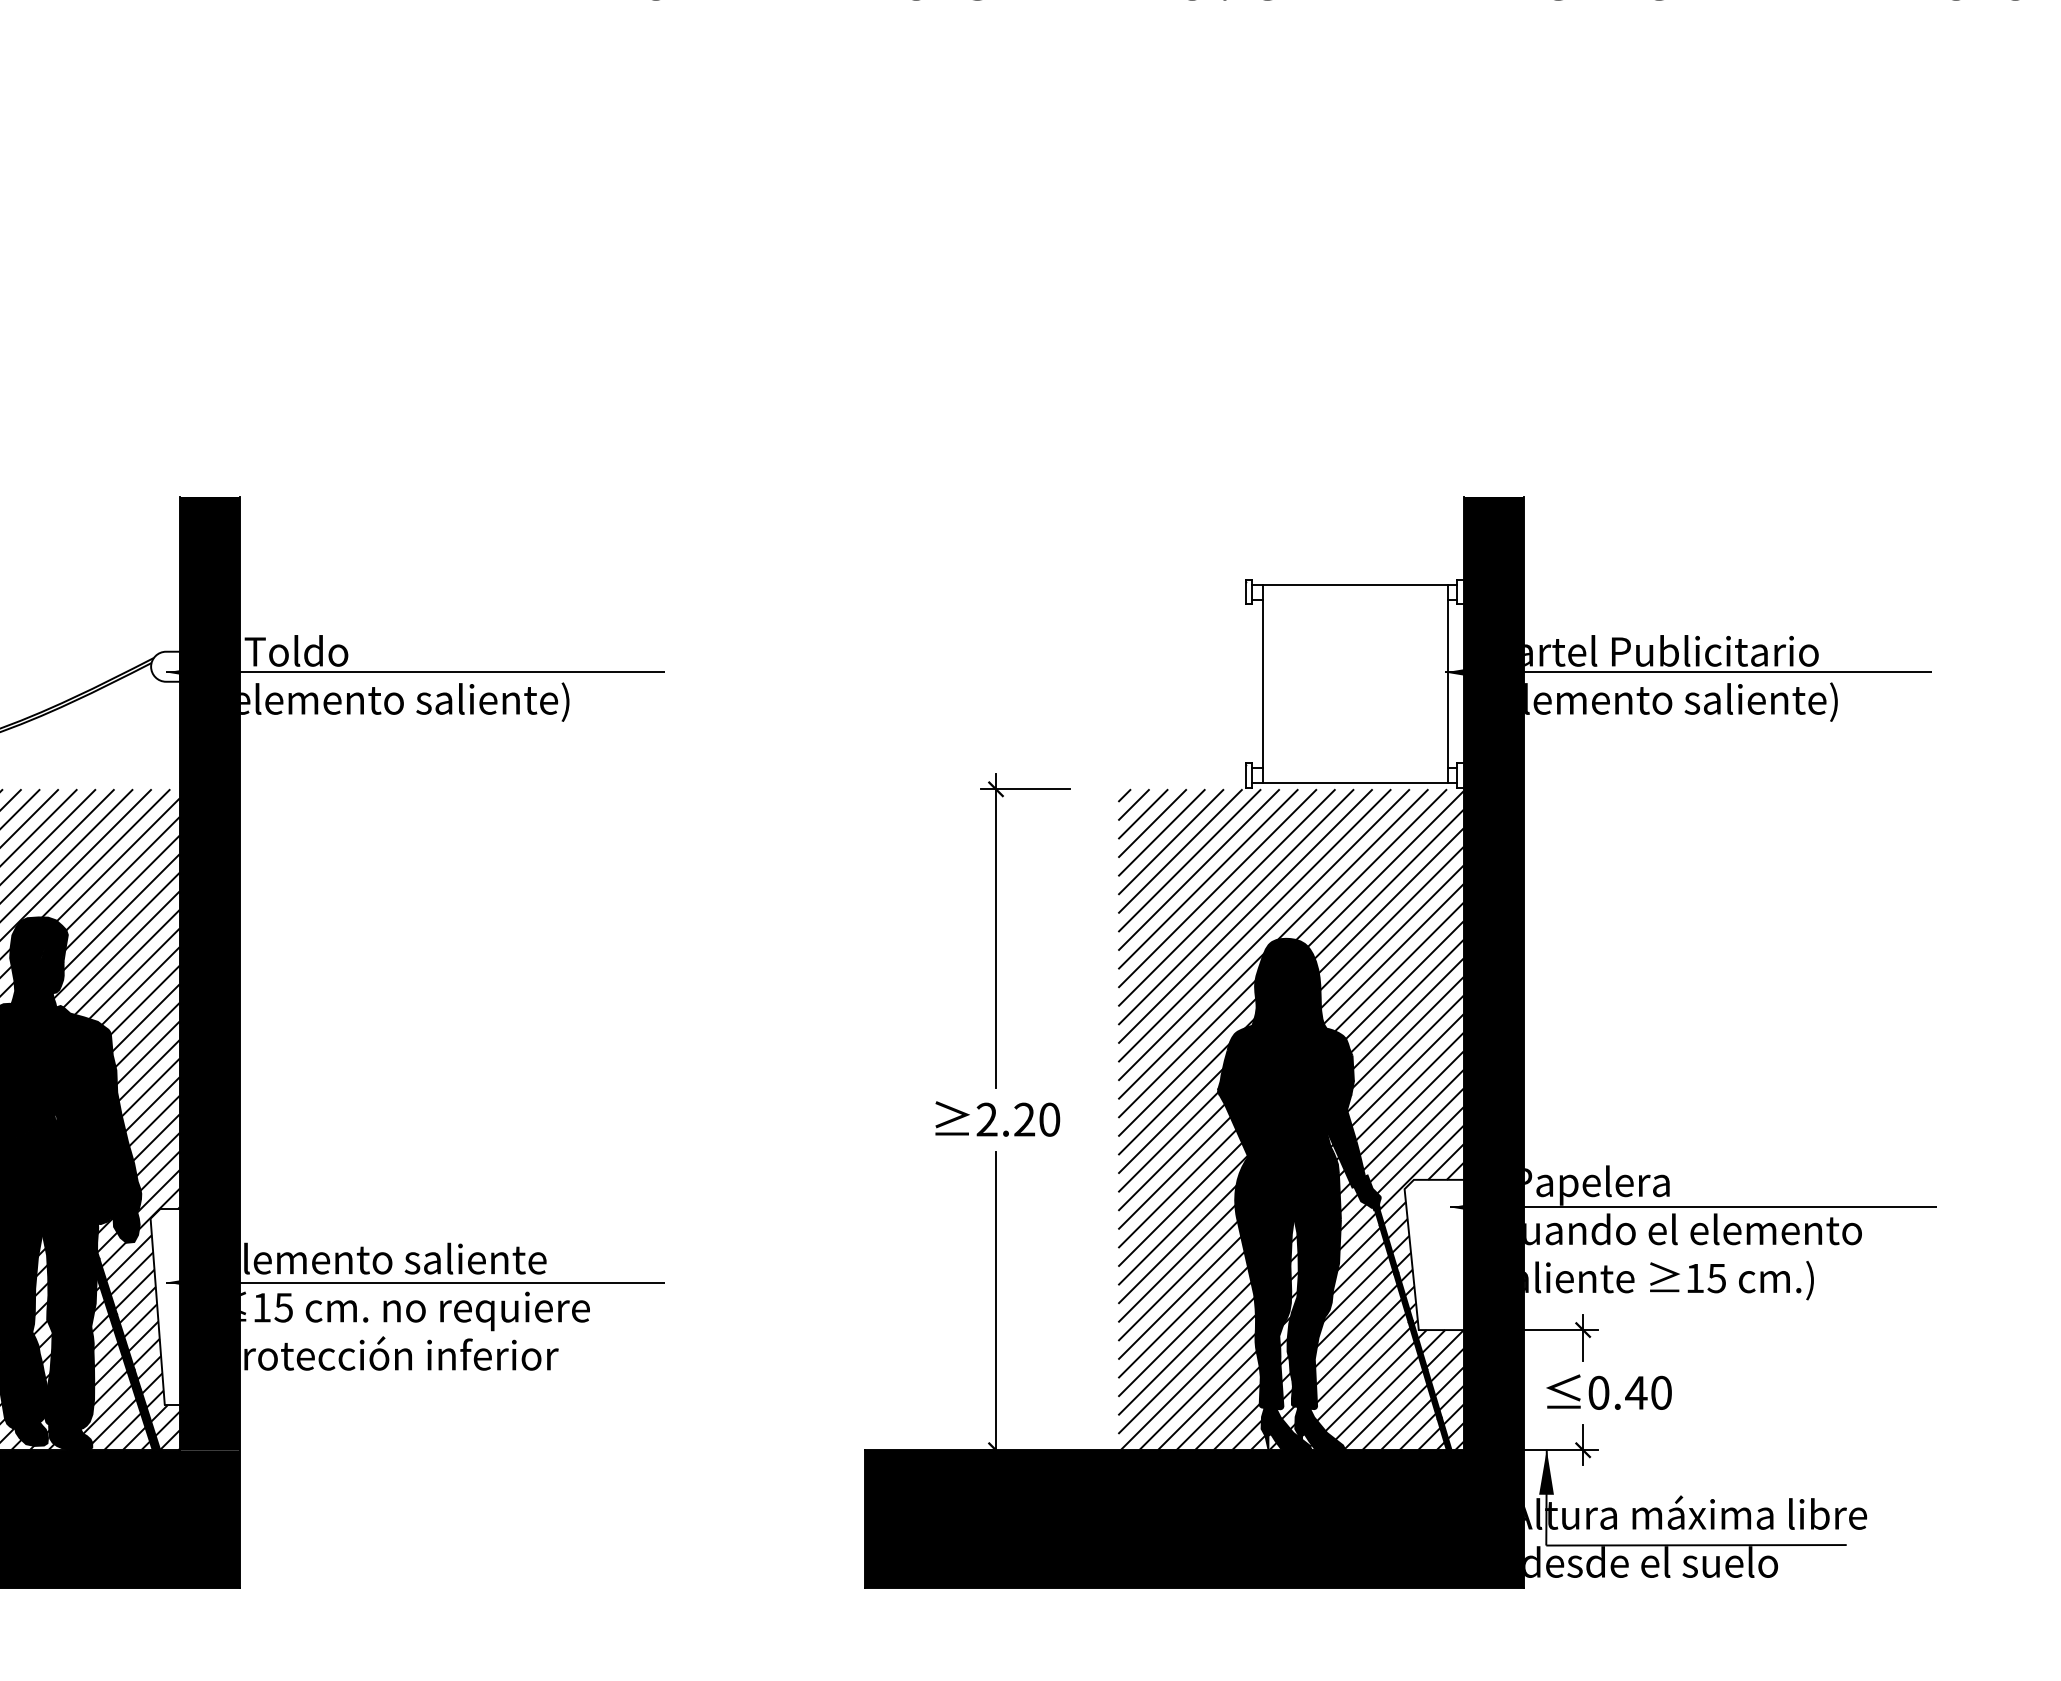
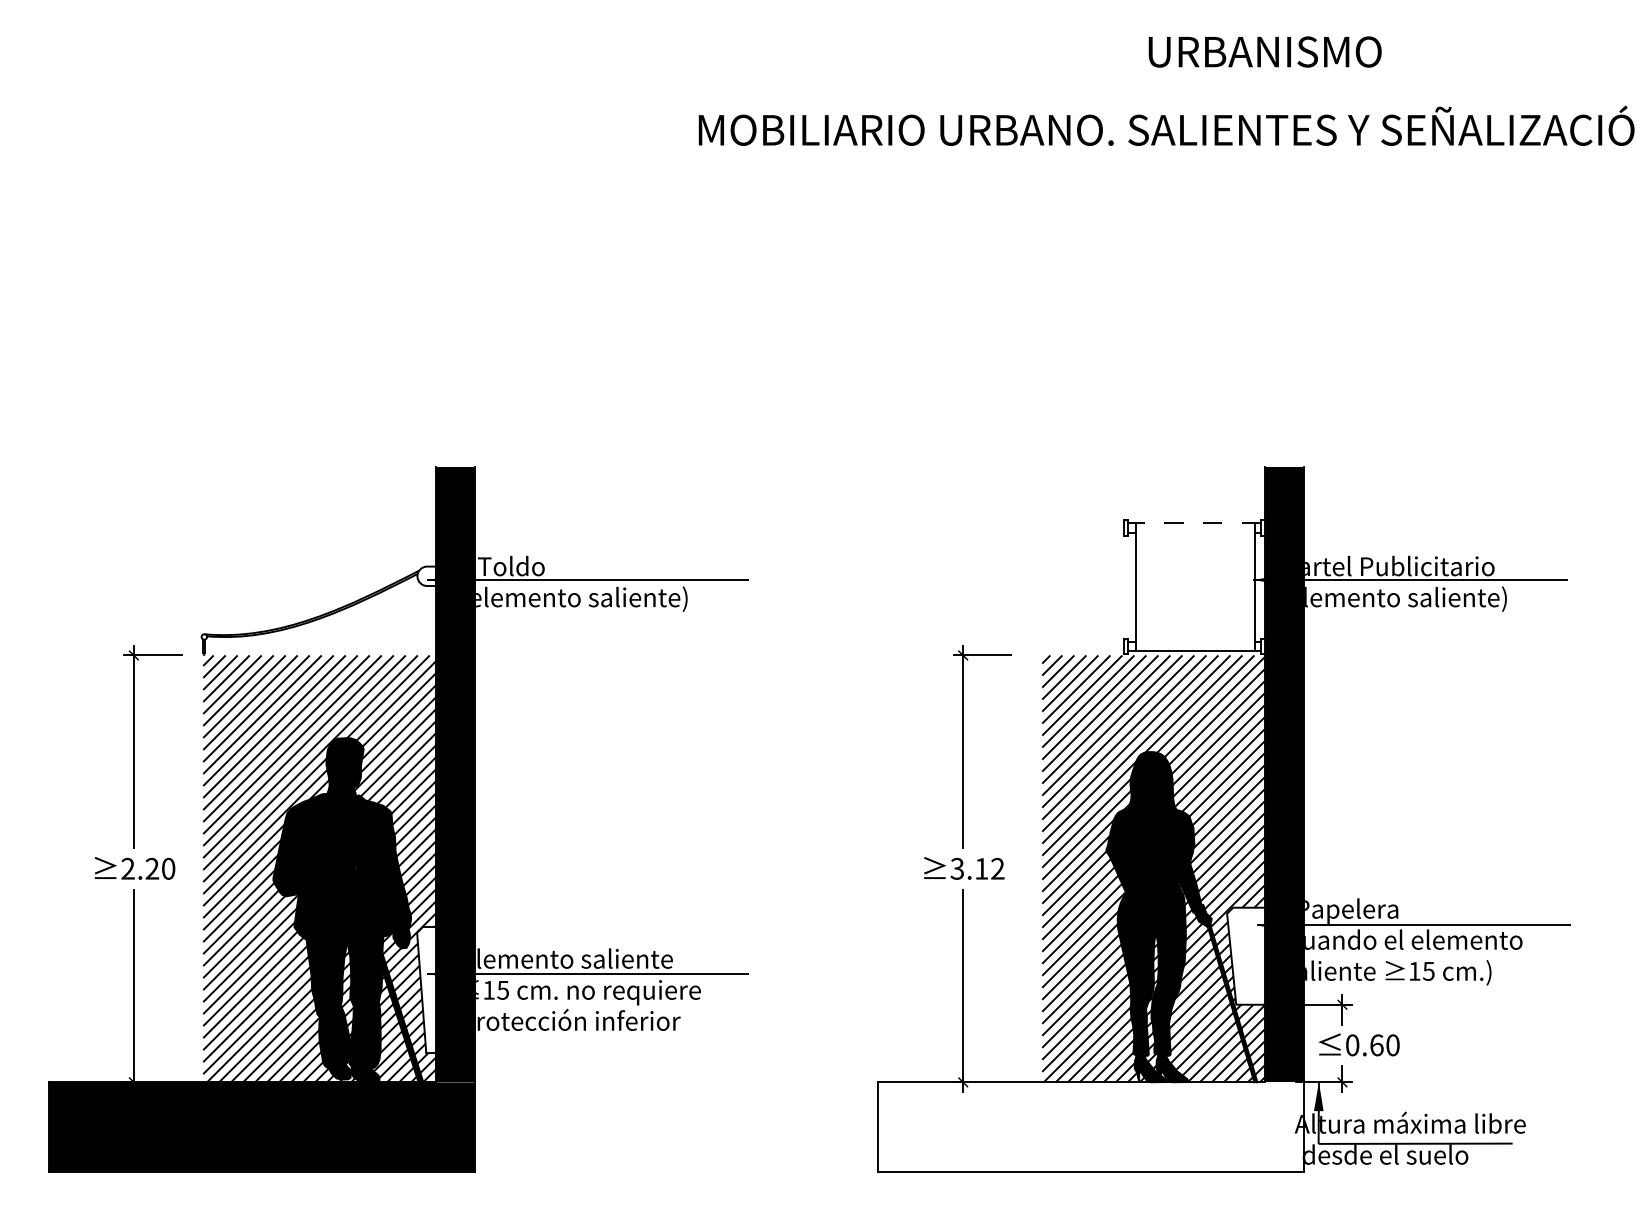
line: (1354, 585) -> (1194, 523), solid -> dashed
text: (1018, 1119) -> (977, 868), 2.20 -> 3.12
text: (1635, 1393) -> (1376, 1045), 0.40 -> 0.60
fill: (1194, 1518) -> (1091, 1126), removed

